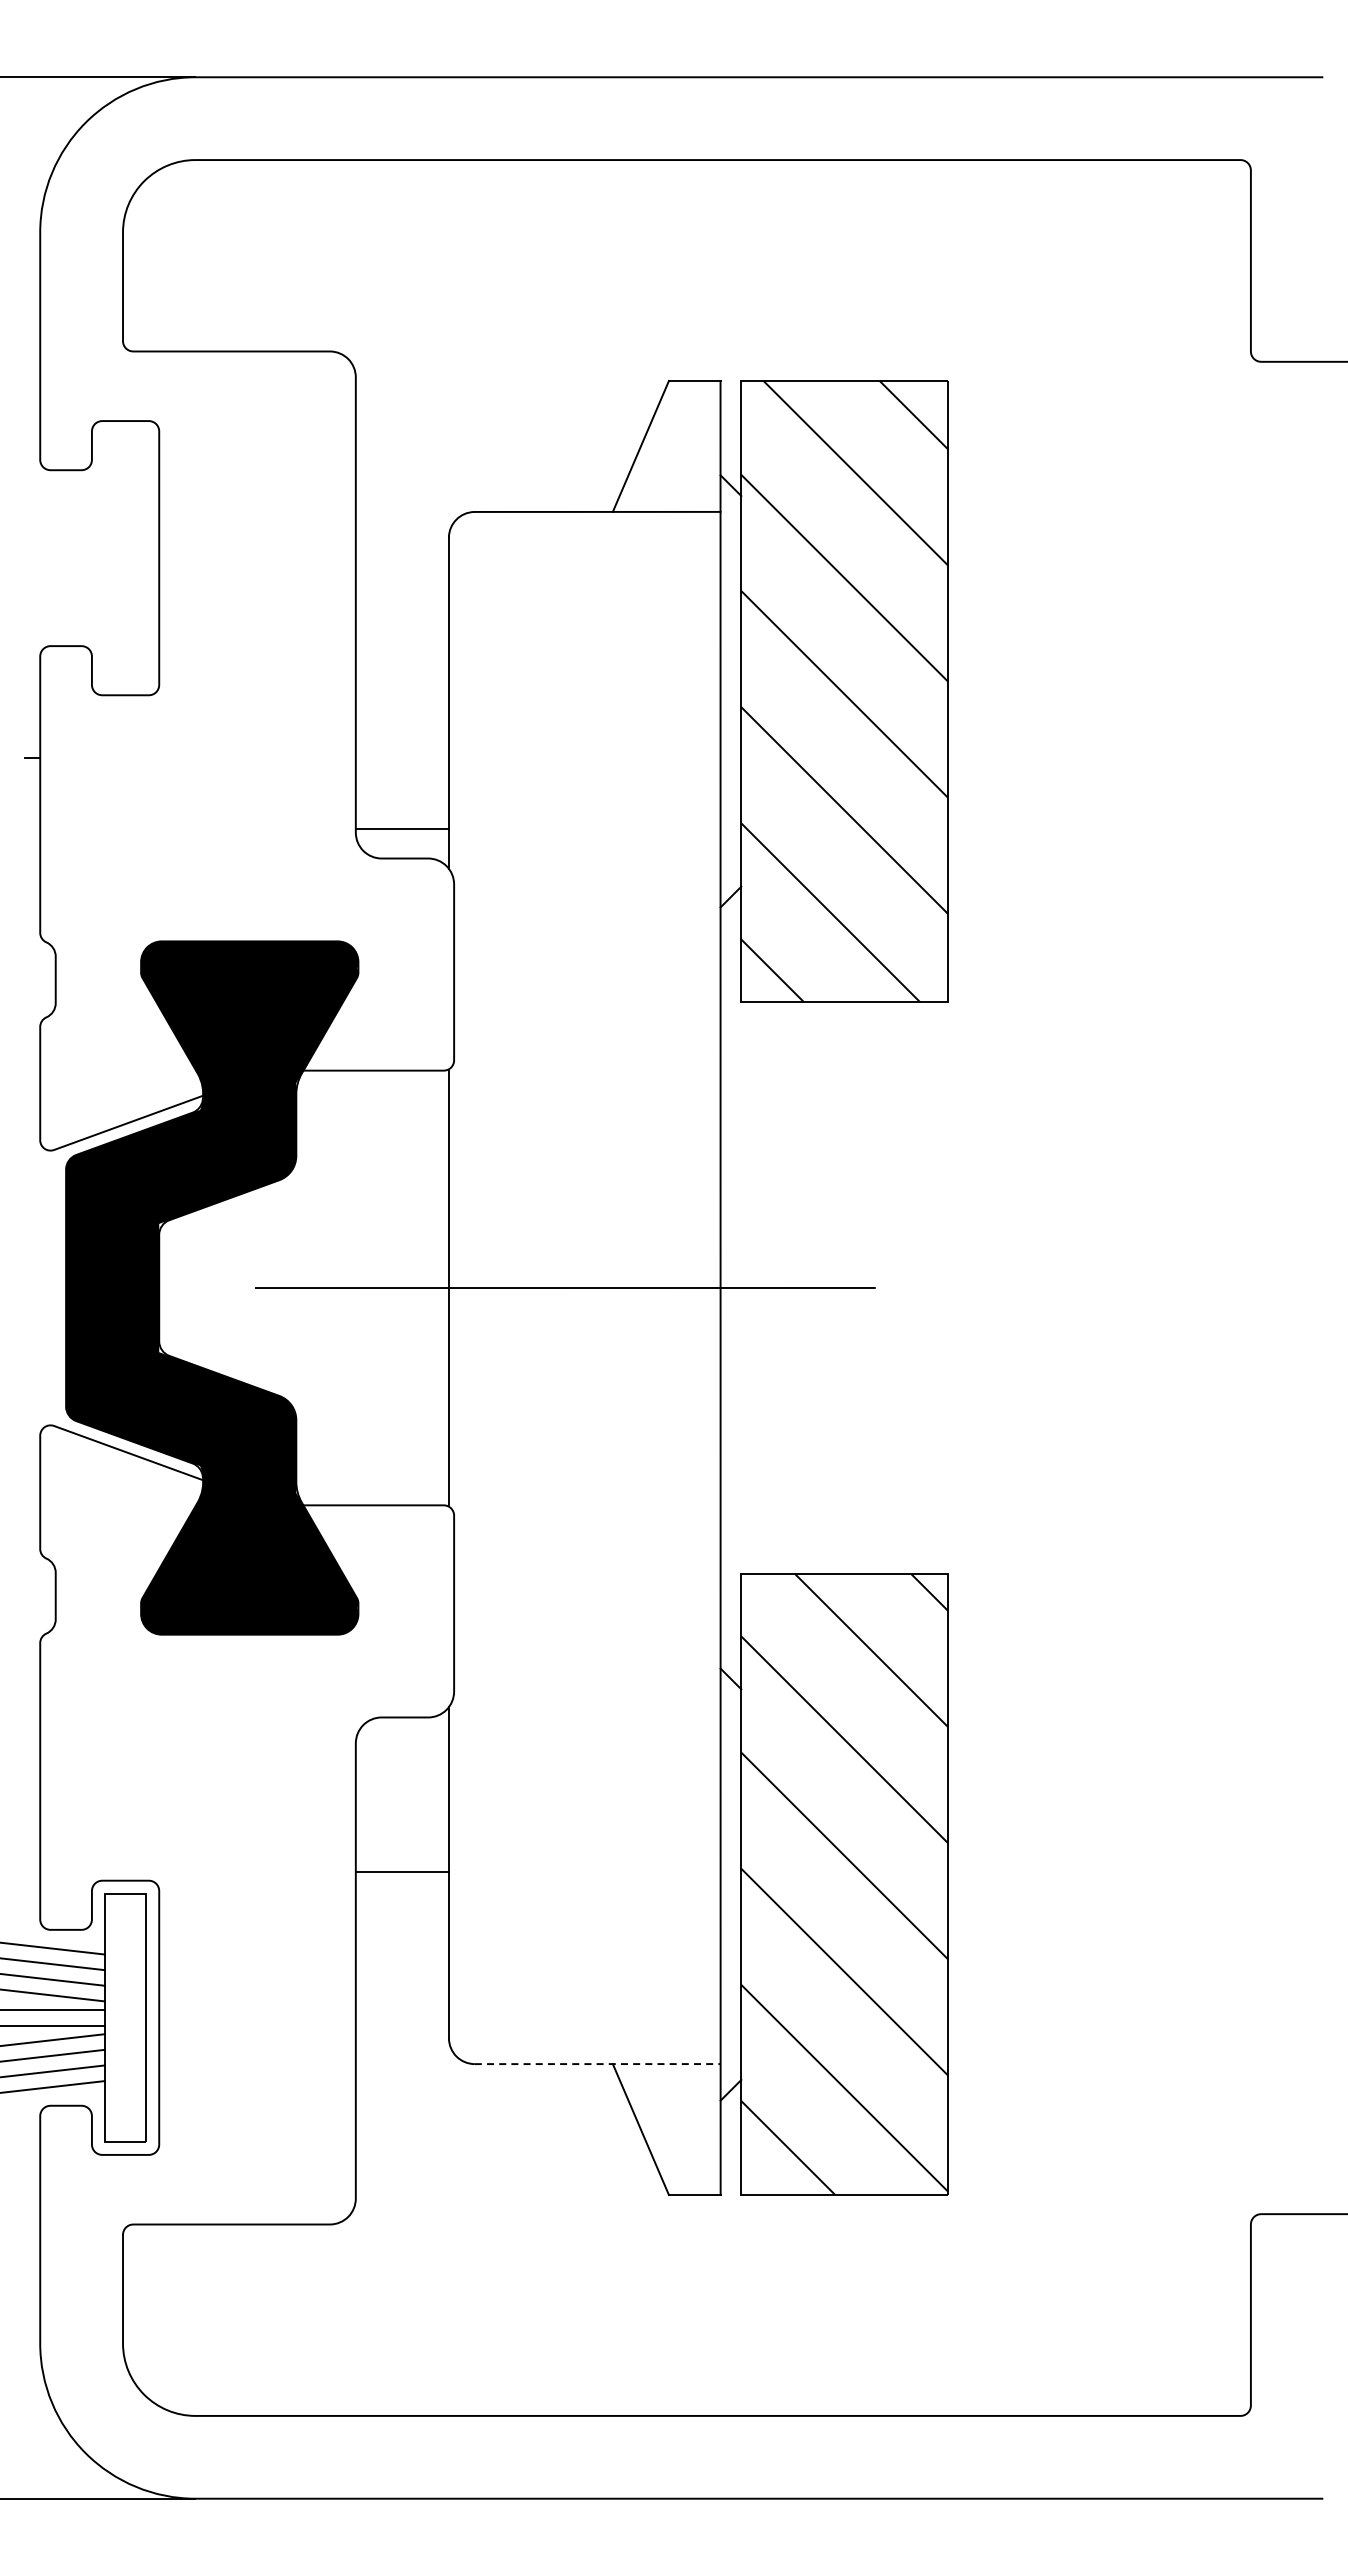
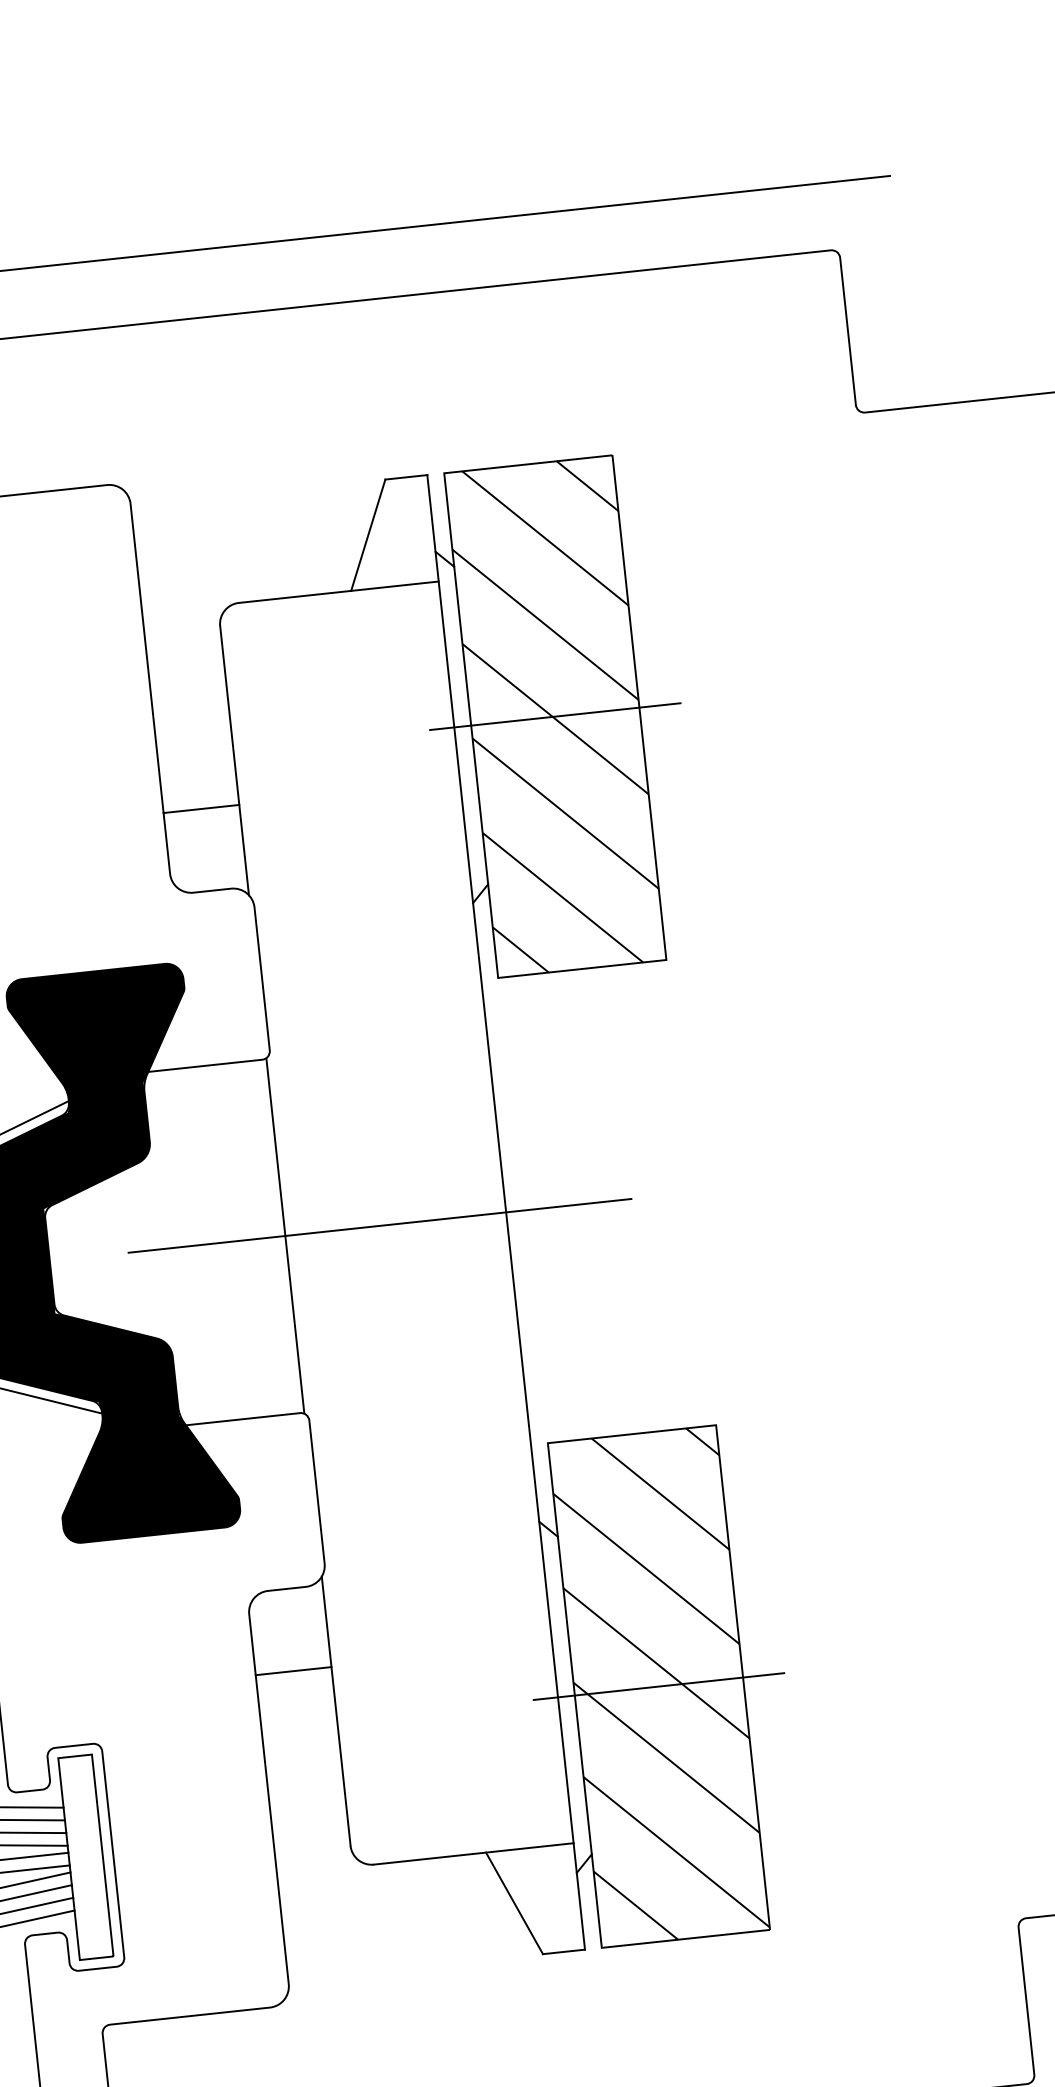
line: (844, 691) -> (555, 716), added
line: (401, 828) -> (200, 808), moved
line: (402, 1872) -> (293, 1671), moved
line: (844, 1884) -> (658, 1686), added
line: (597, 2064) -> (473, 1854), dashed -> solid

